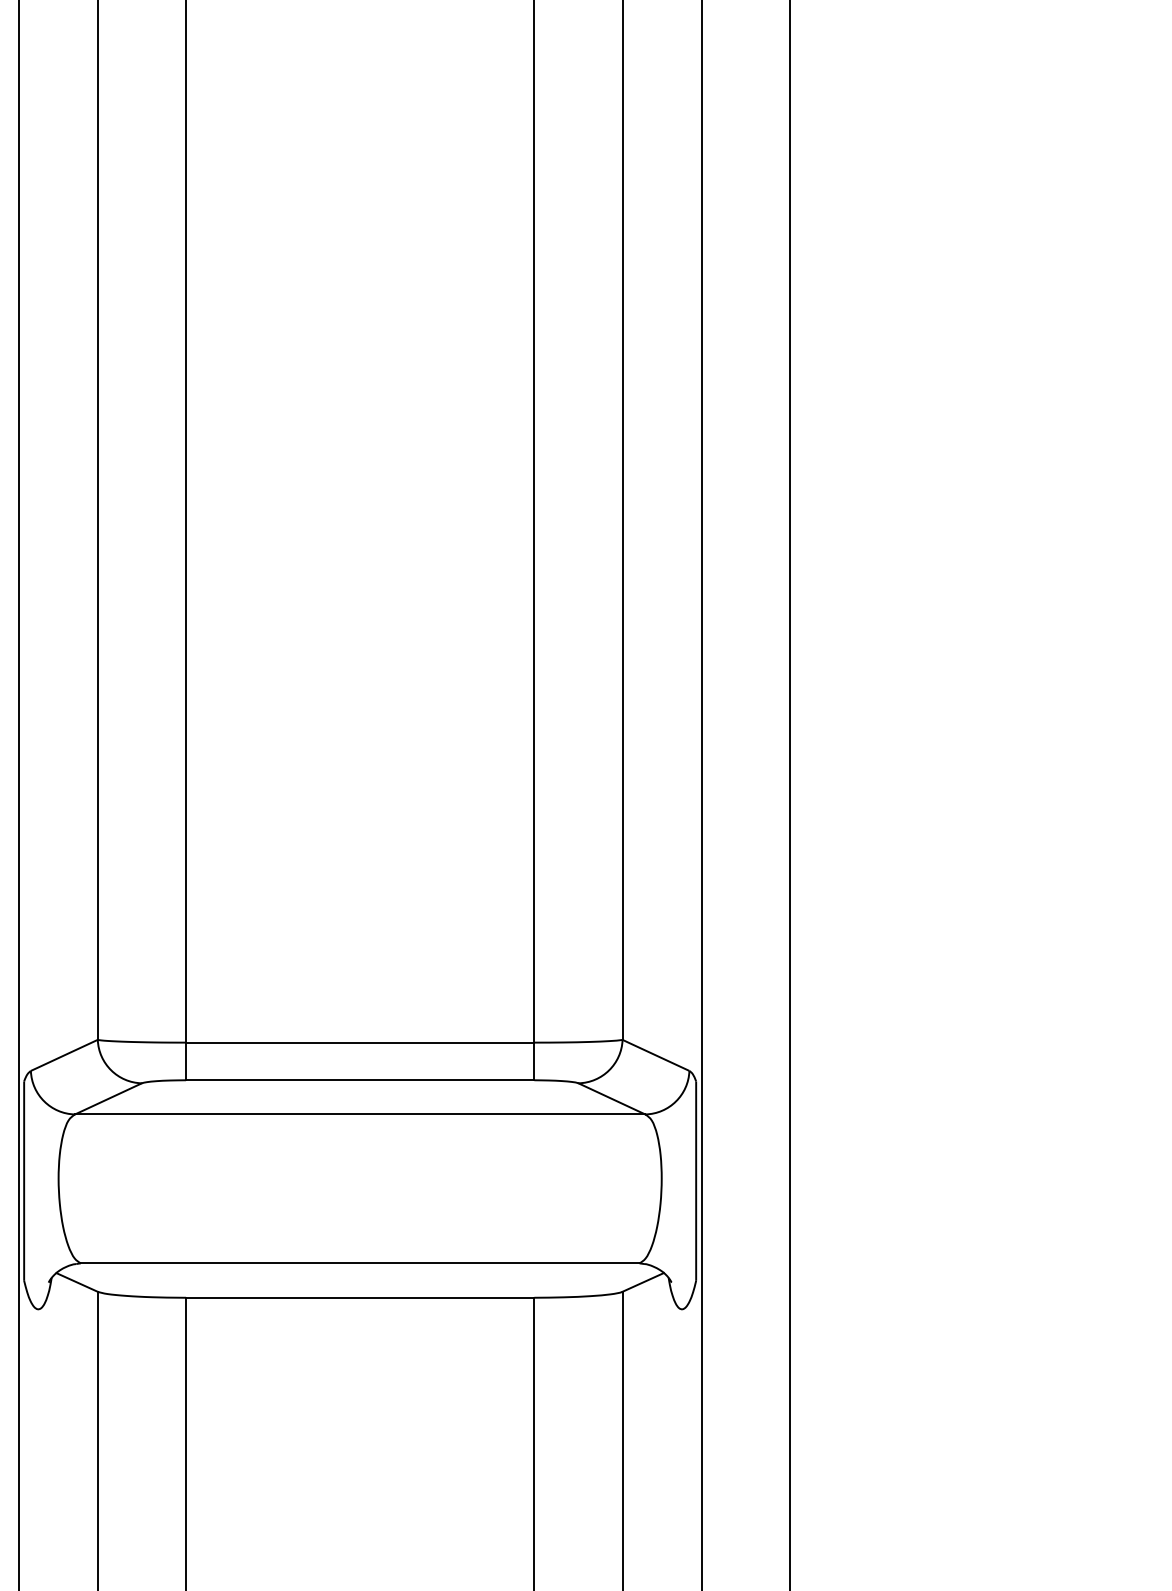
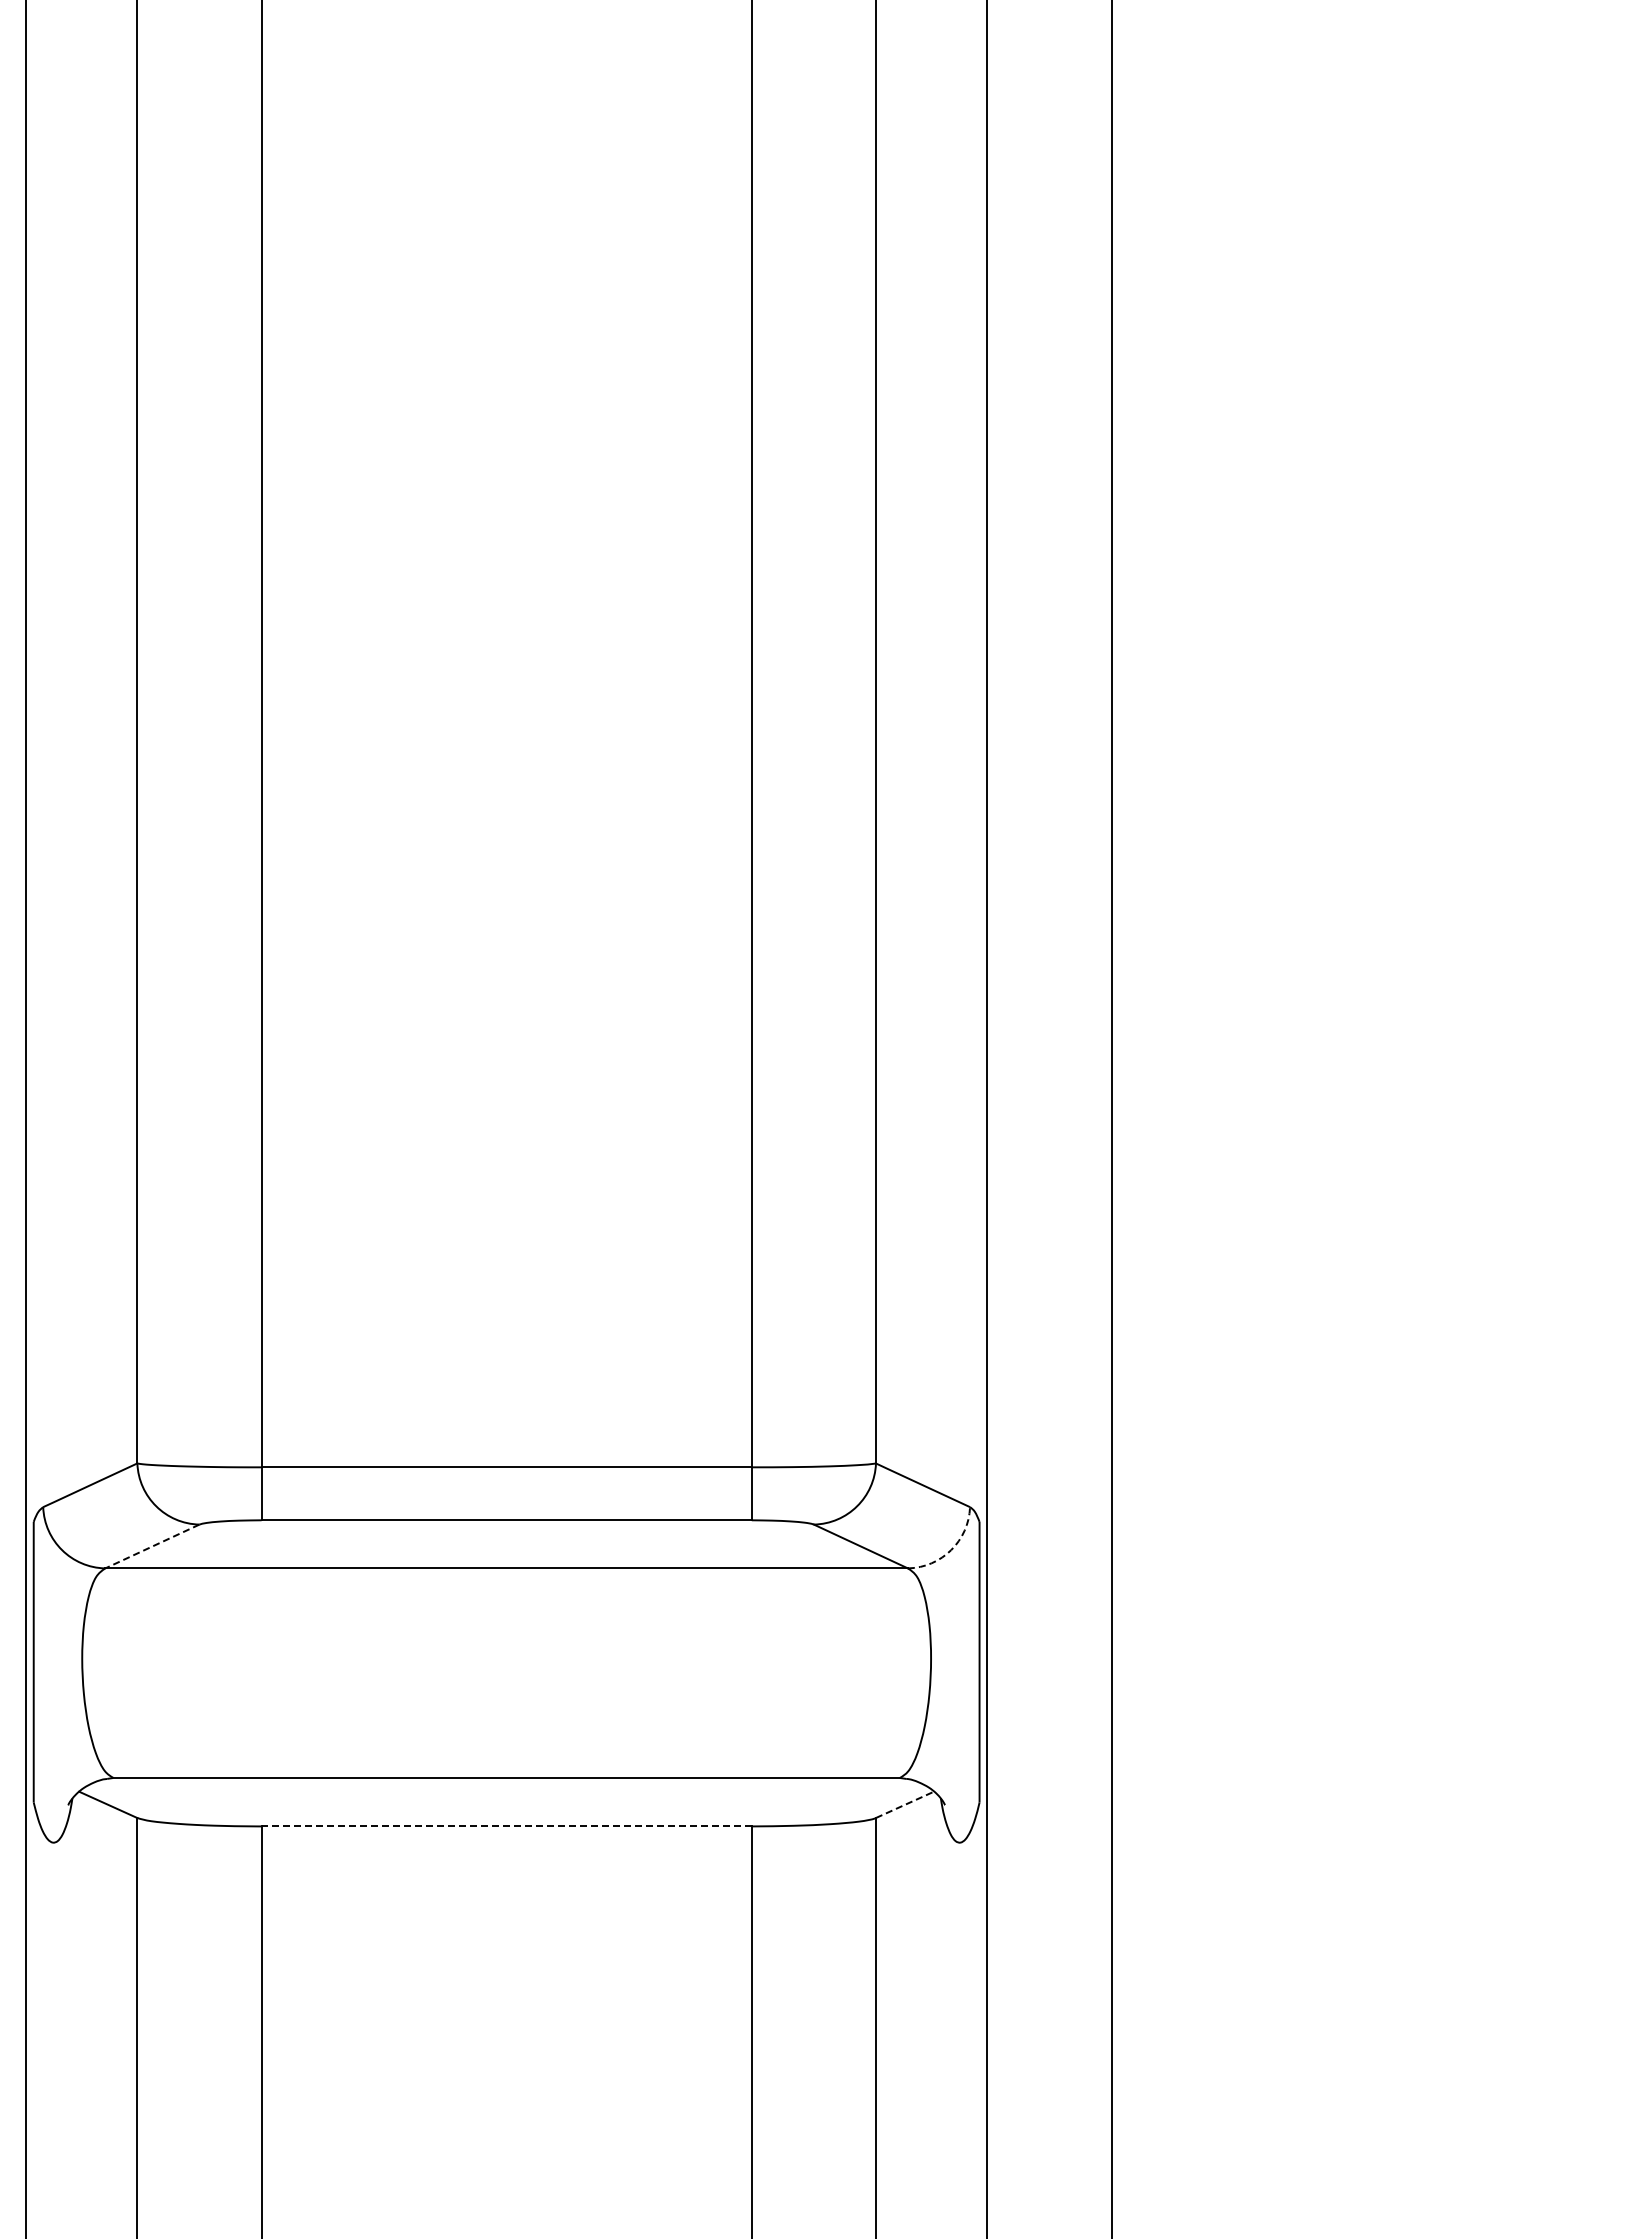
line: (108, 1098) -> (152, 1546), solid -> dashed
arc: (676, 1101) -> (951, 1550), solid -> dashed
line: (643, 1282) -> (905, 1804), solid -> dashed
line: (360, 1297) -> (506, 1826), solid -> dashed

